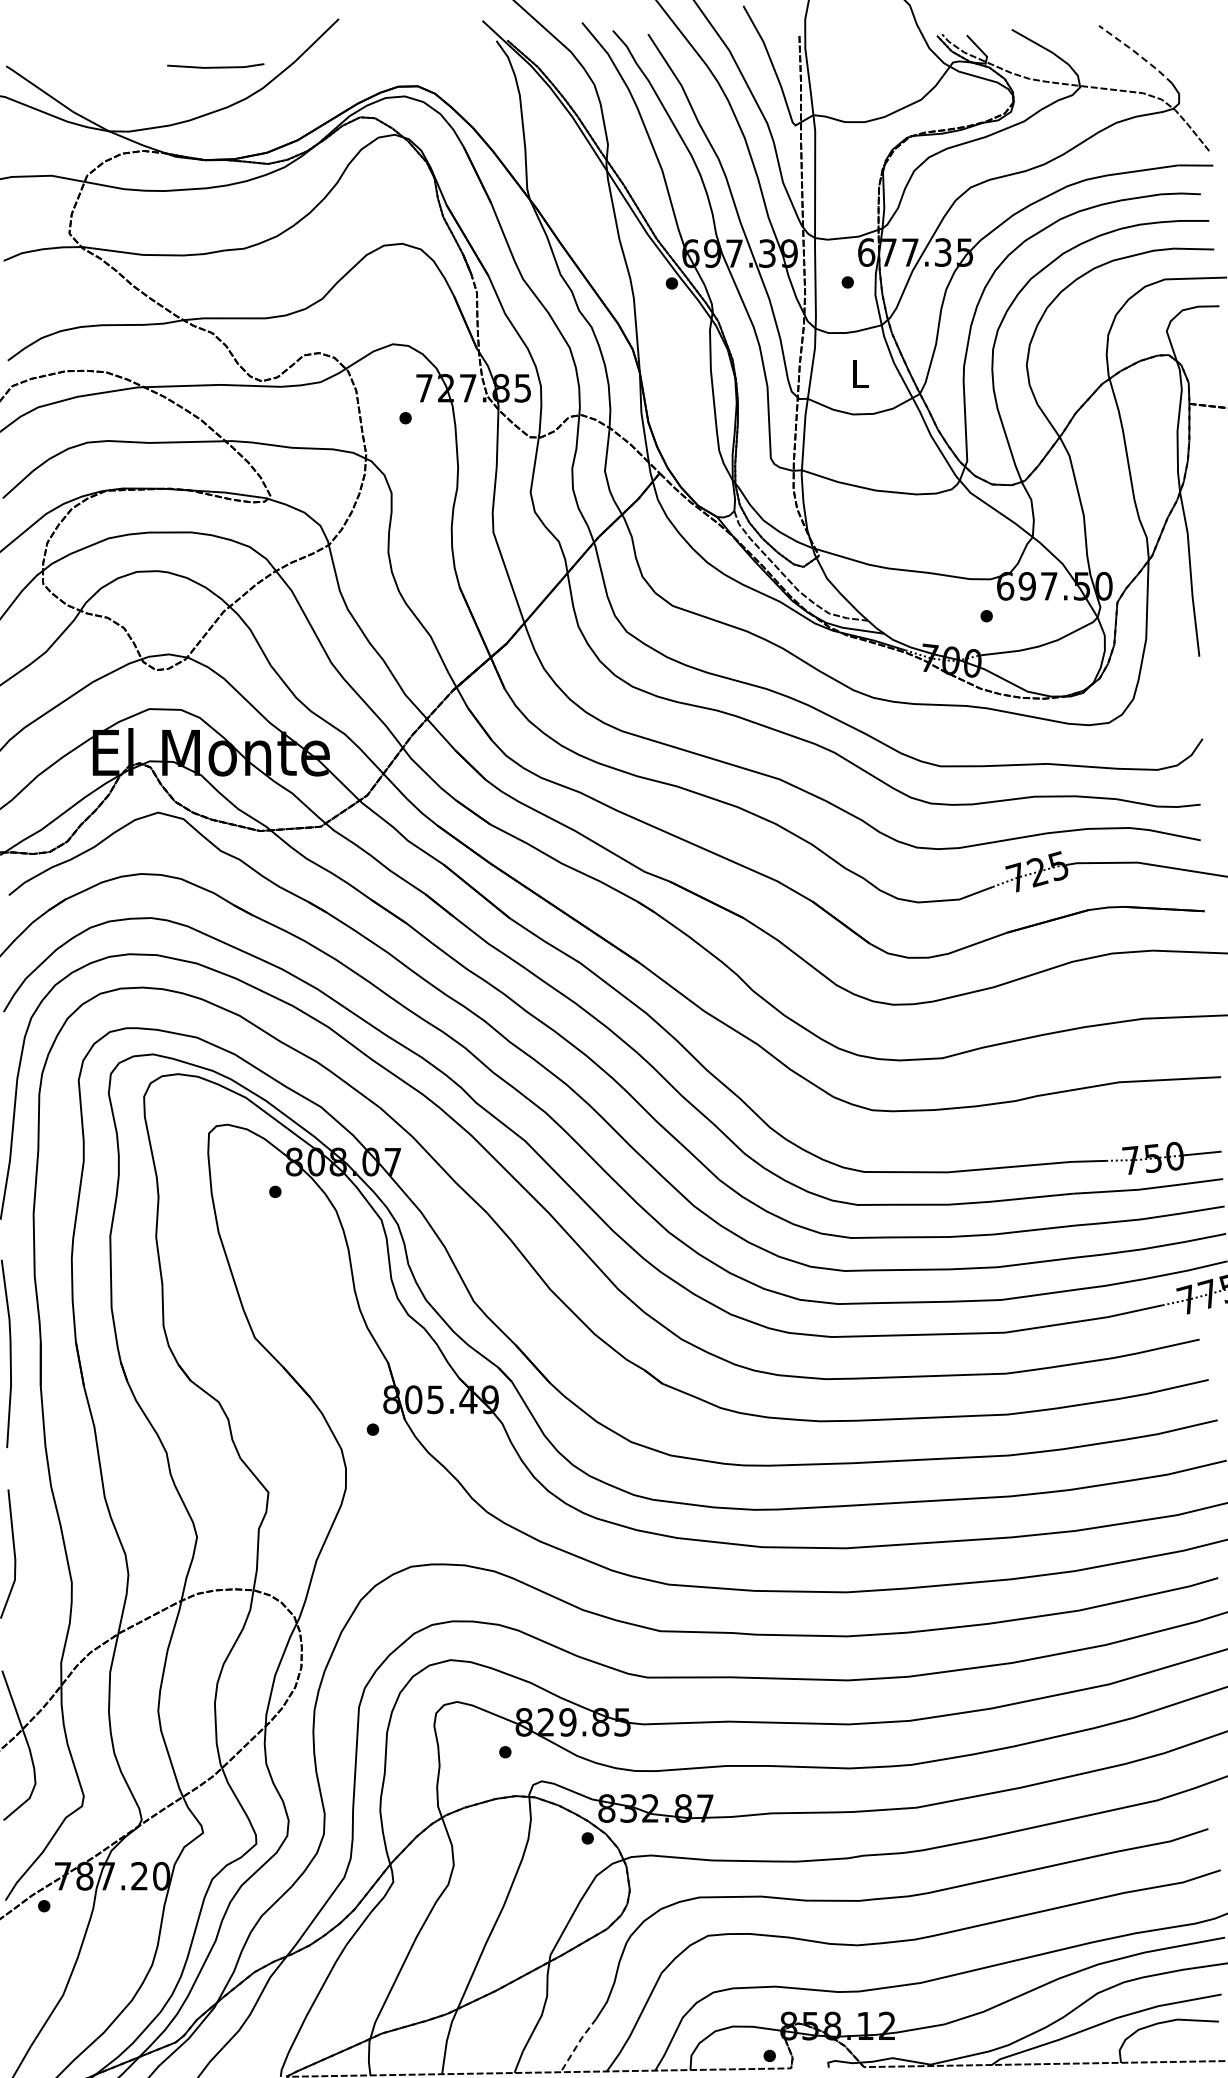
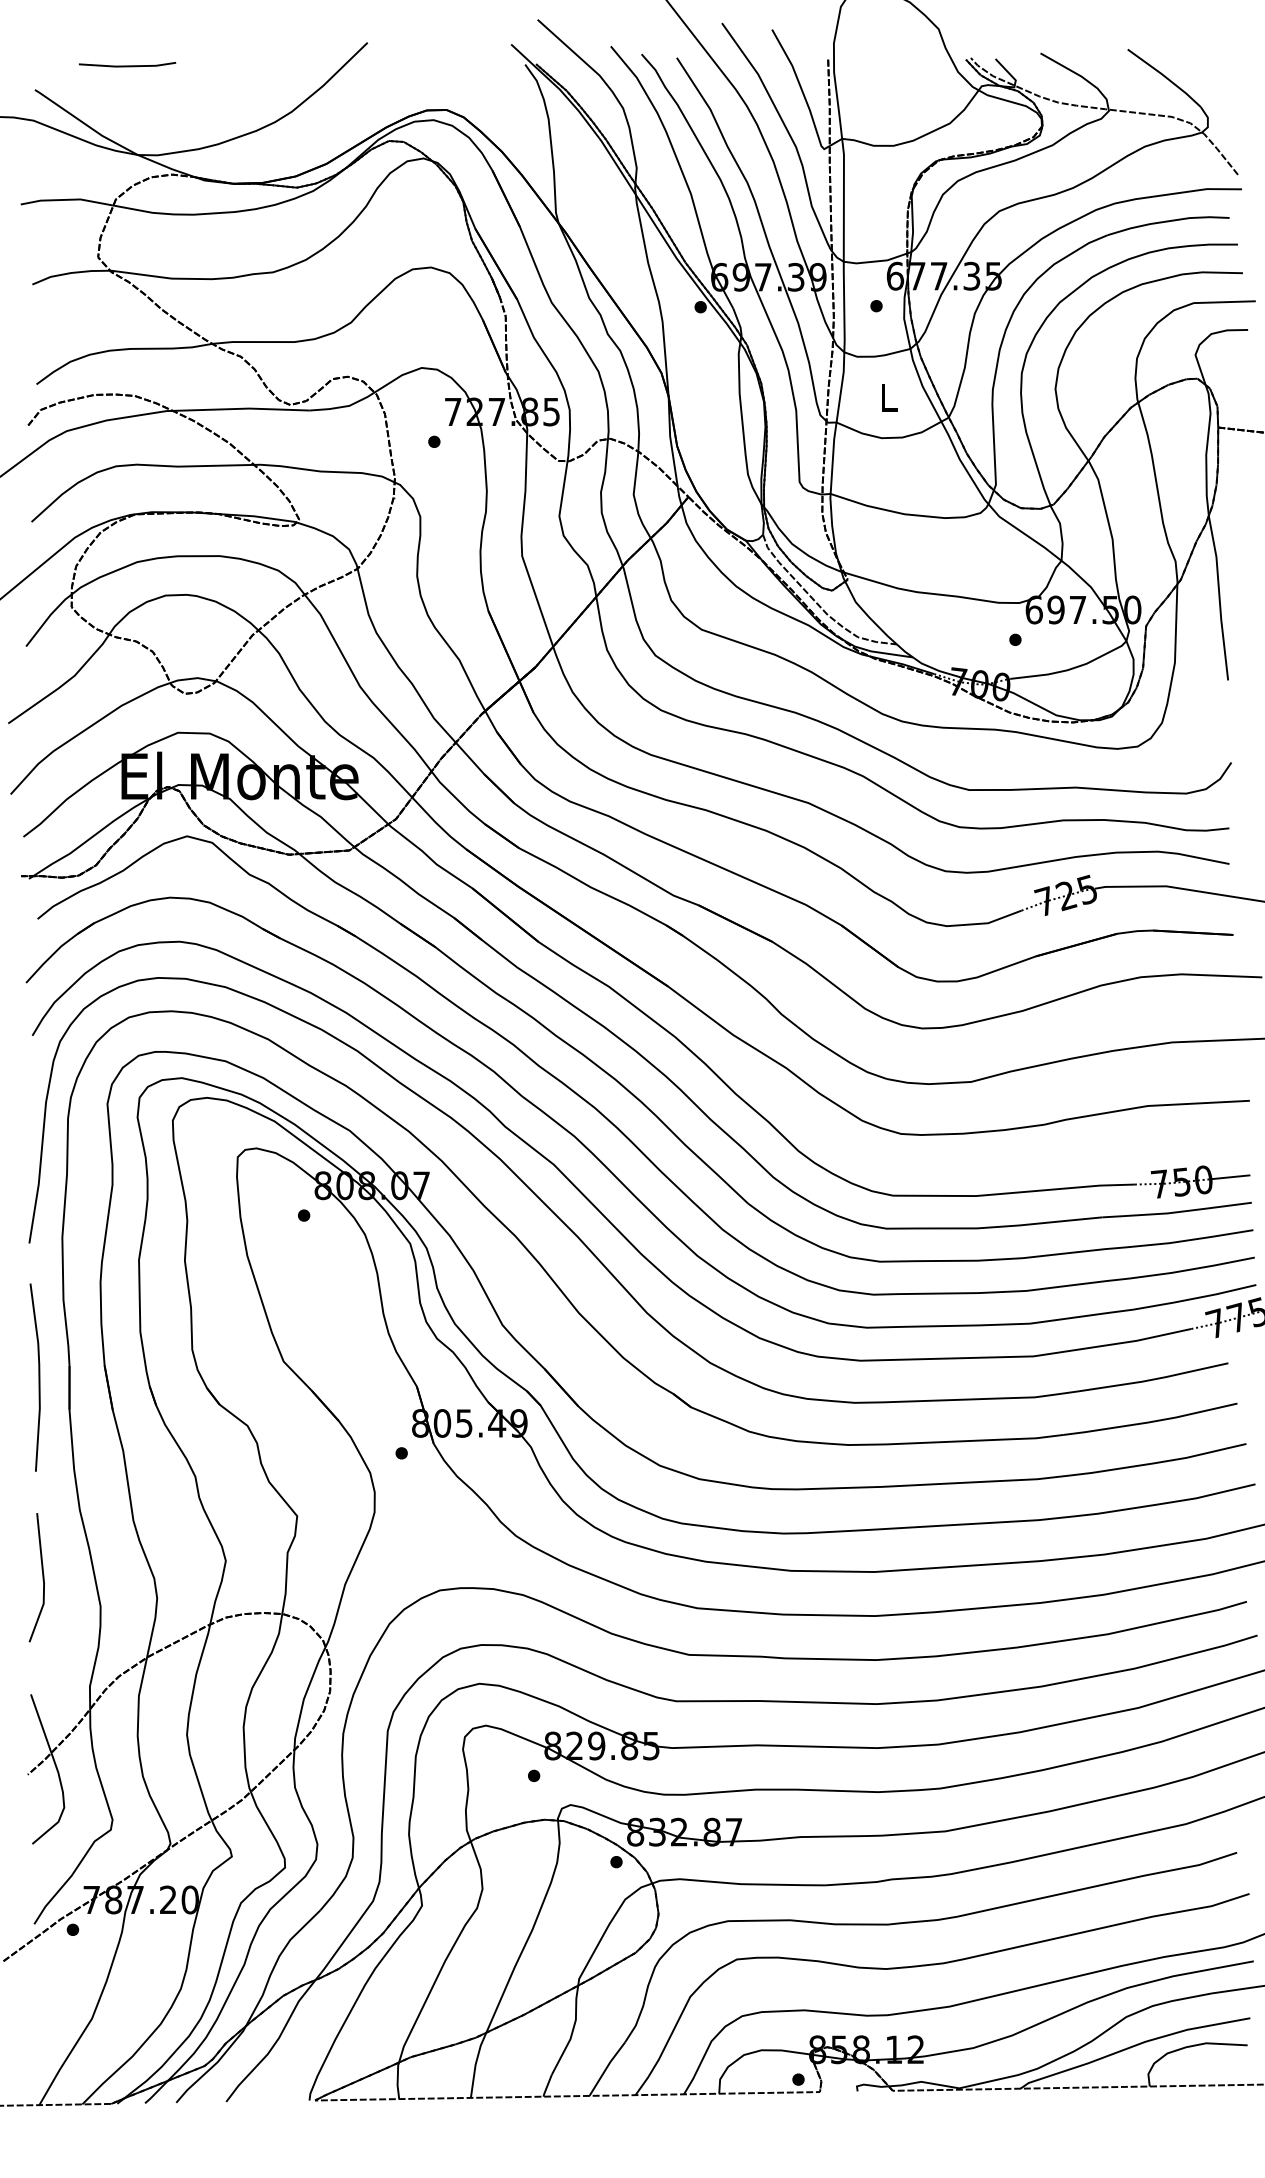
line: (1136, 53) -> (1165, 77), dashed -> solid
line: (215, 66) -> (127, 65), moved
line: (577, 2043) -> (606, 2067), dashed -> solid

